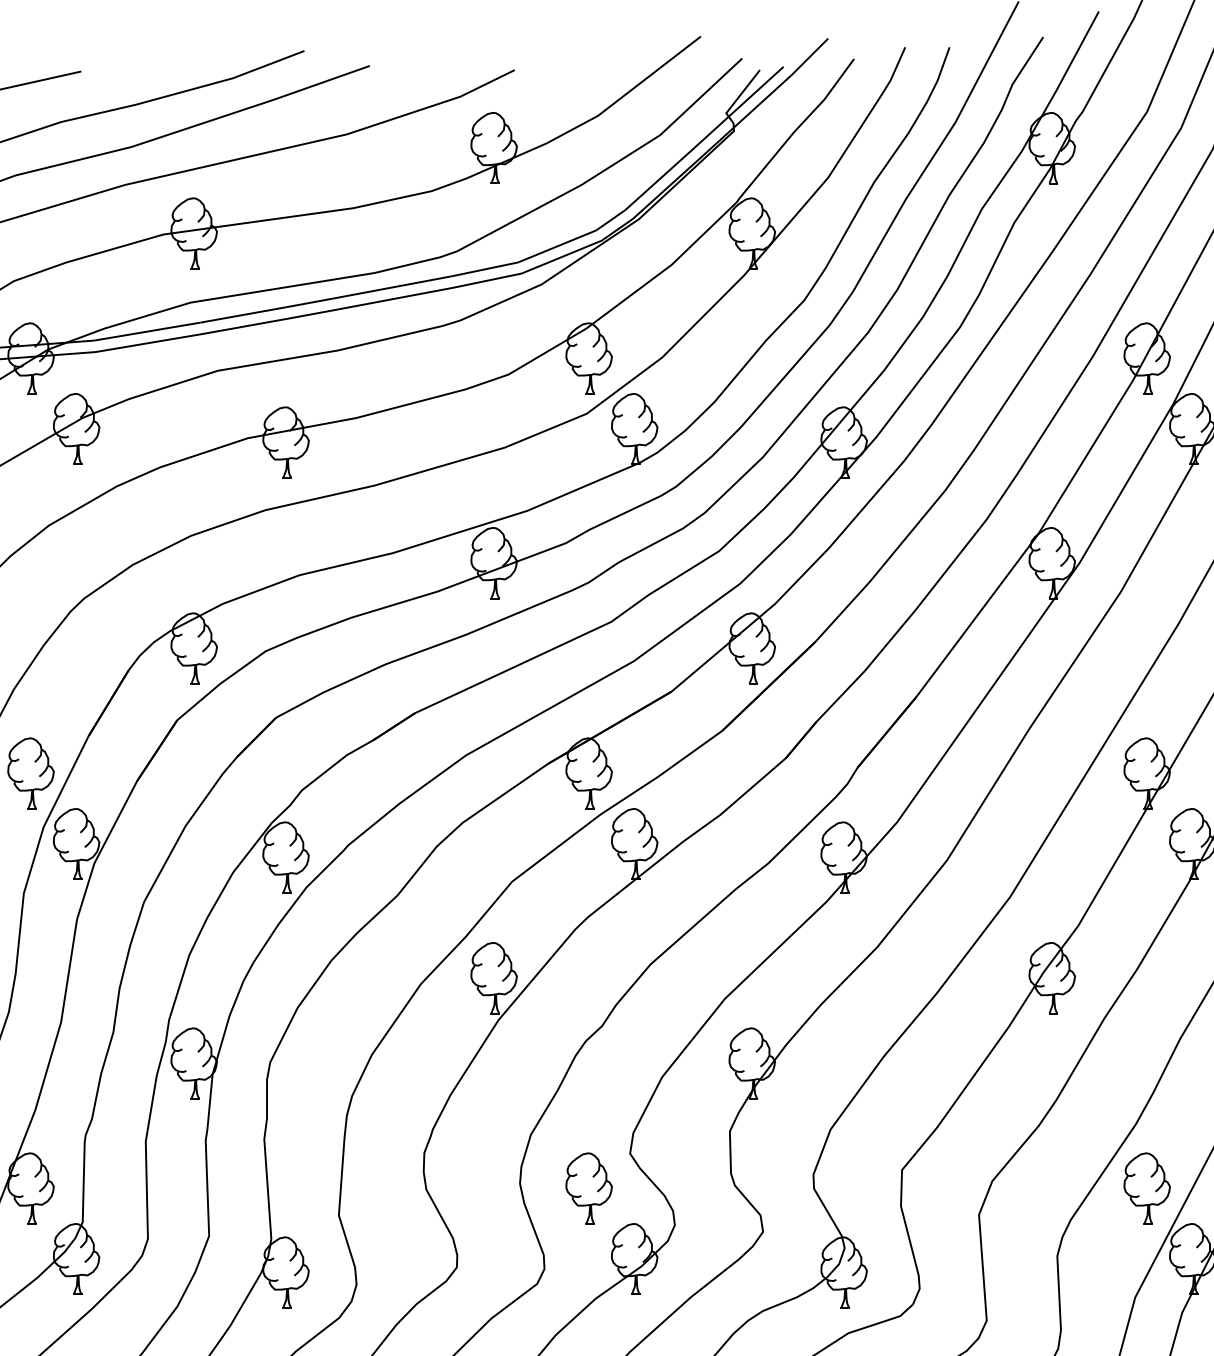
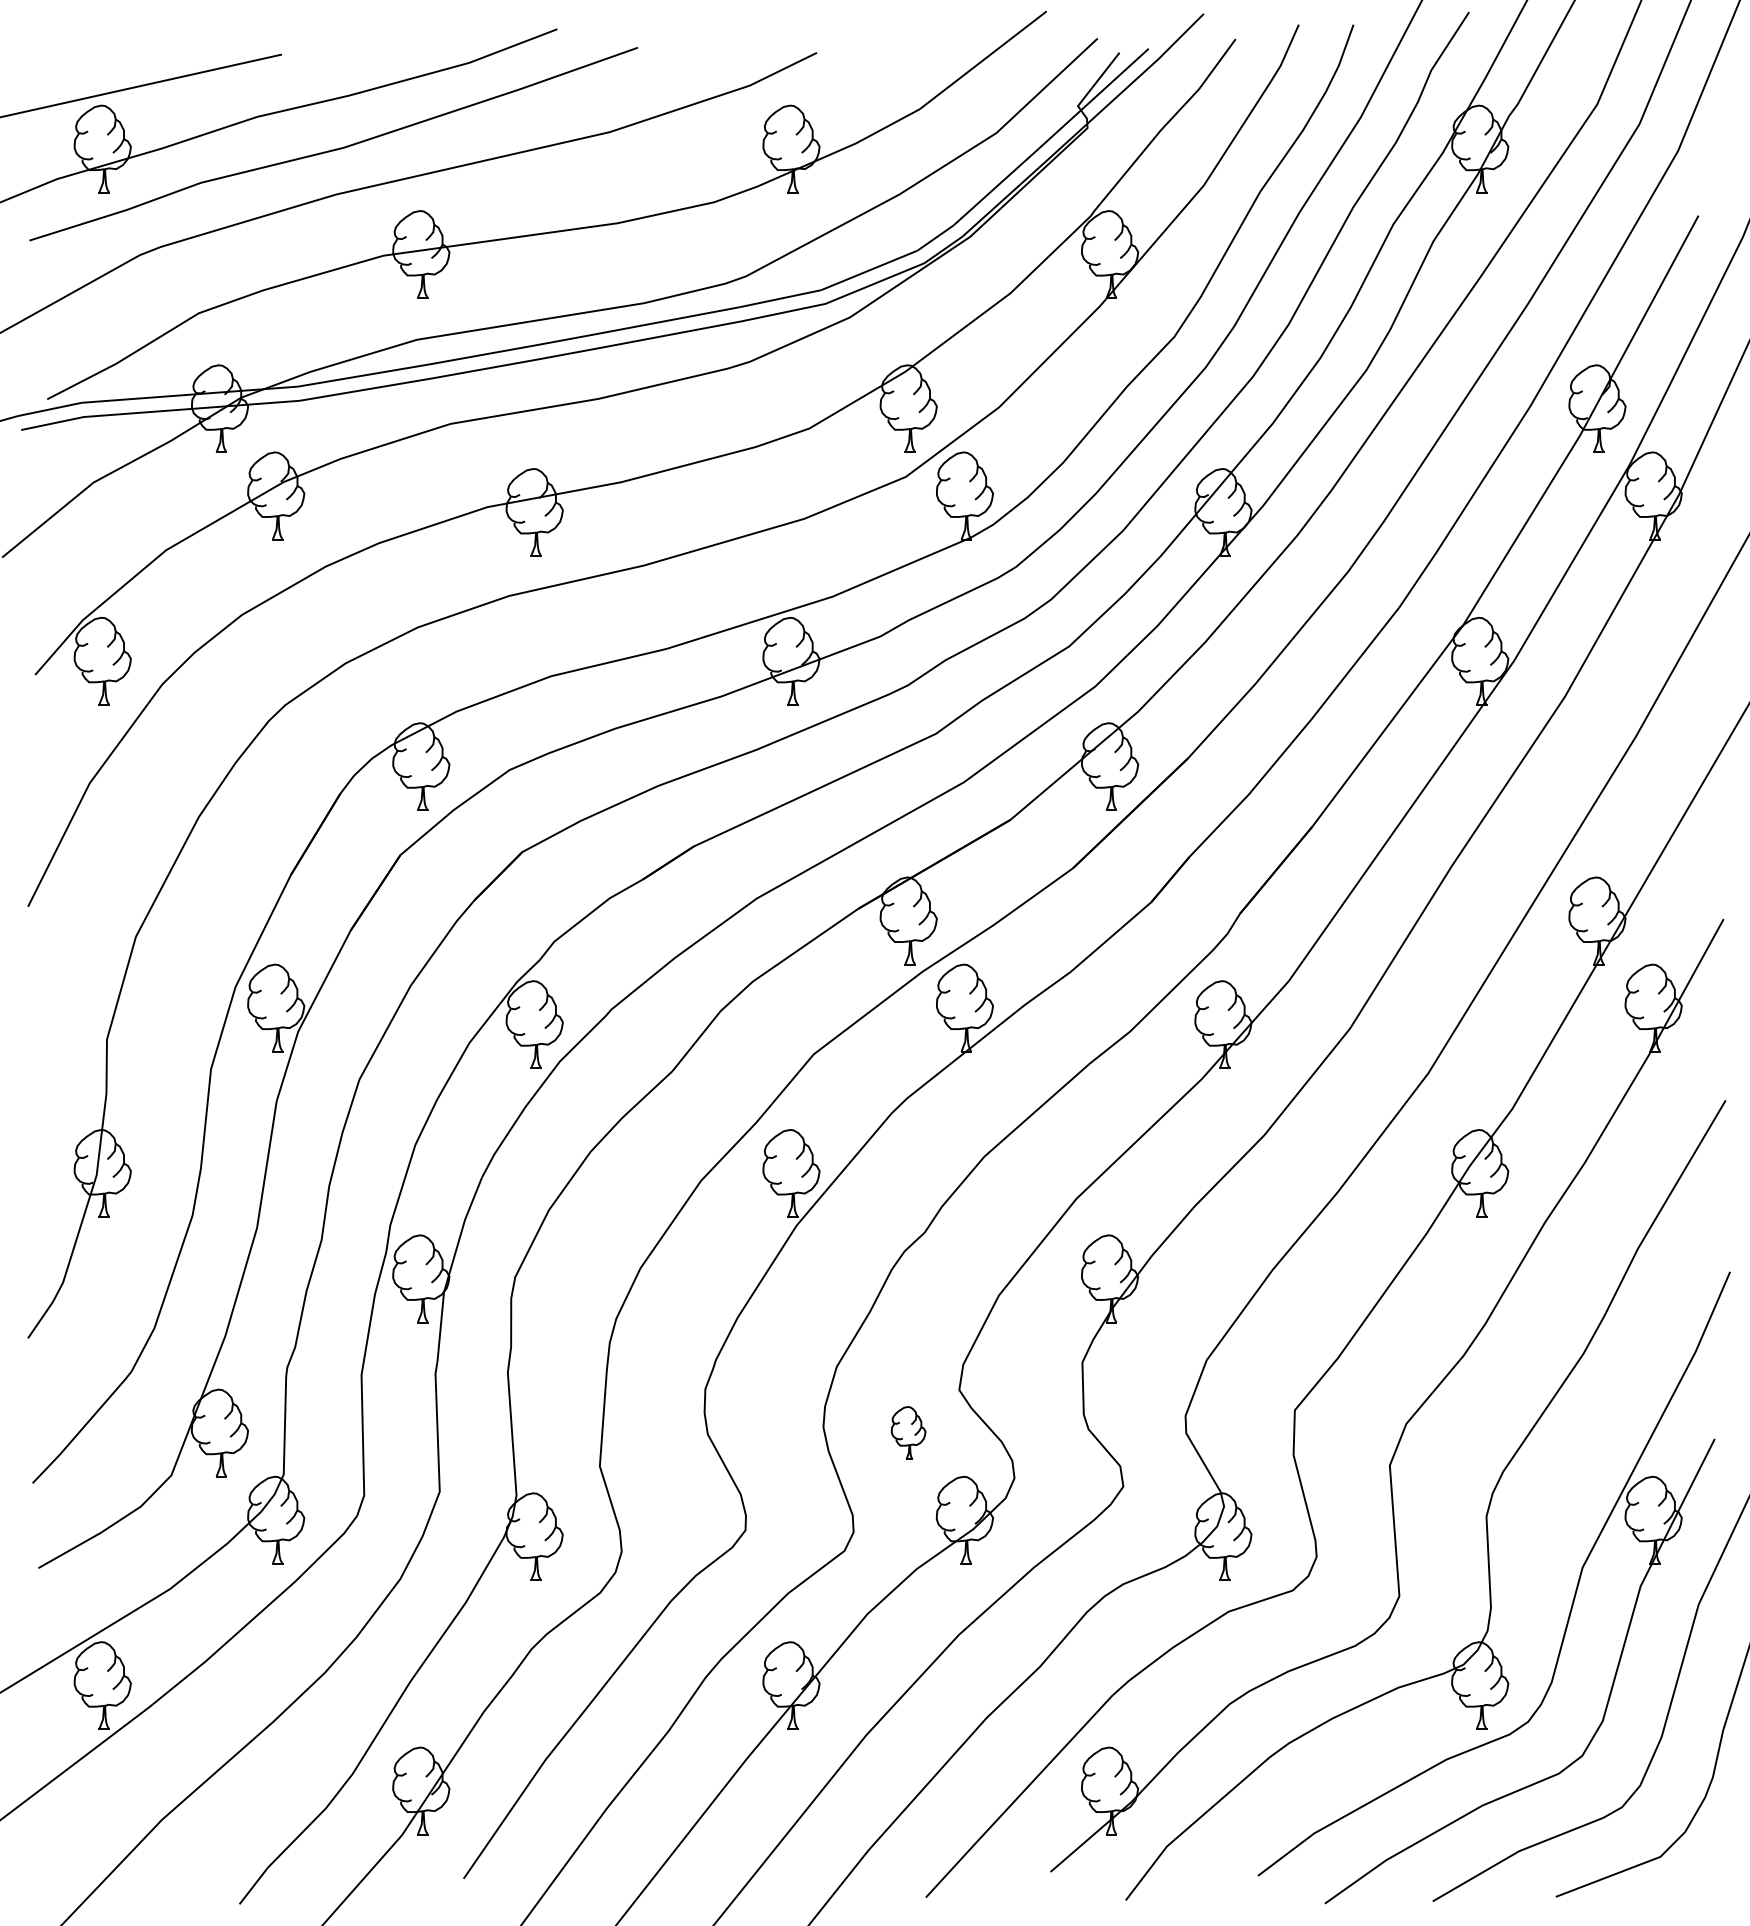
part: (30, 773) -> (219, 920), removed
part: (588, 1188) -> (908, 1432), size x0.6
part: (1147, 1188) -> (1597, 1432), removed

